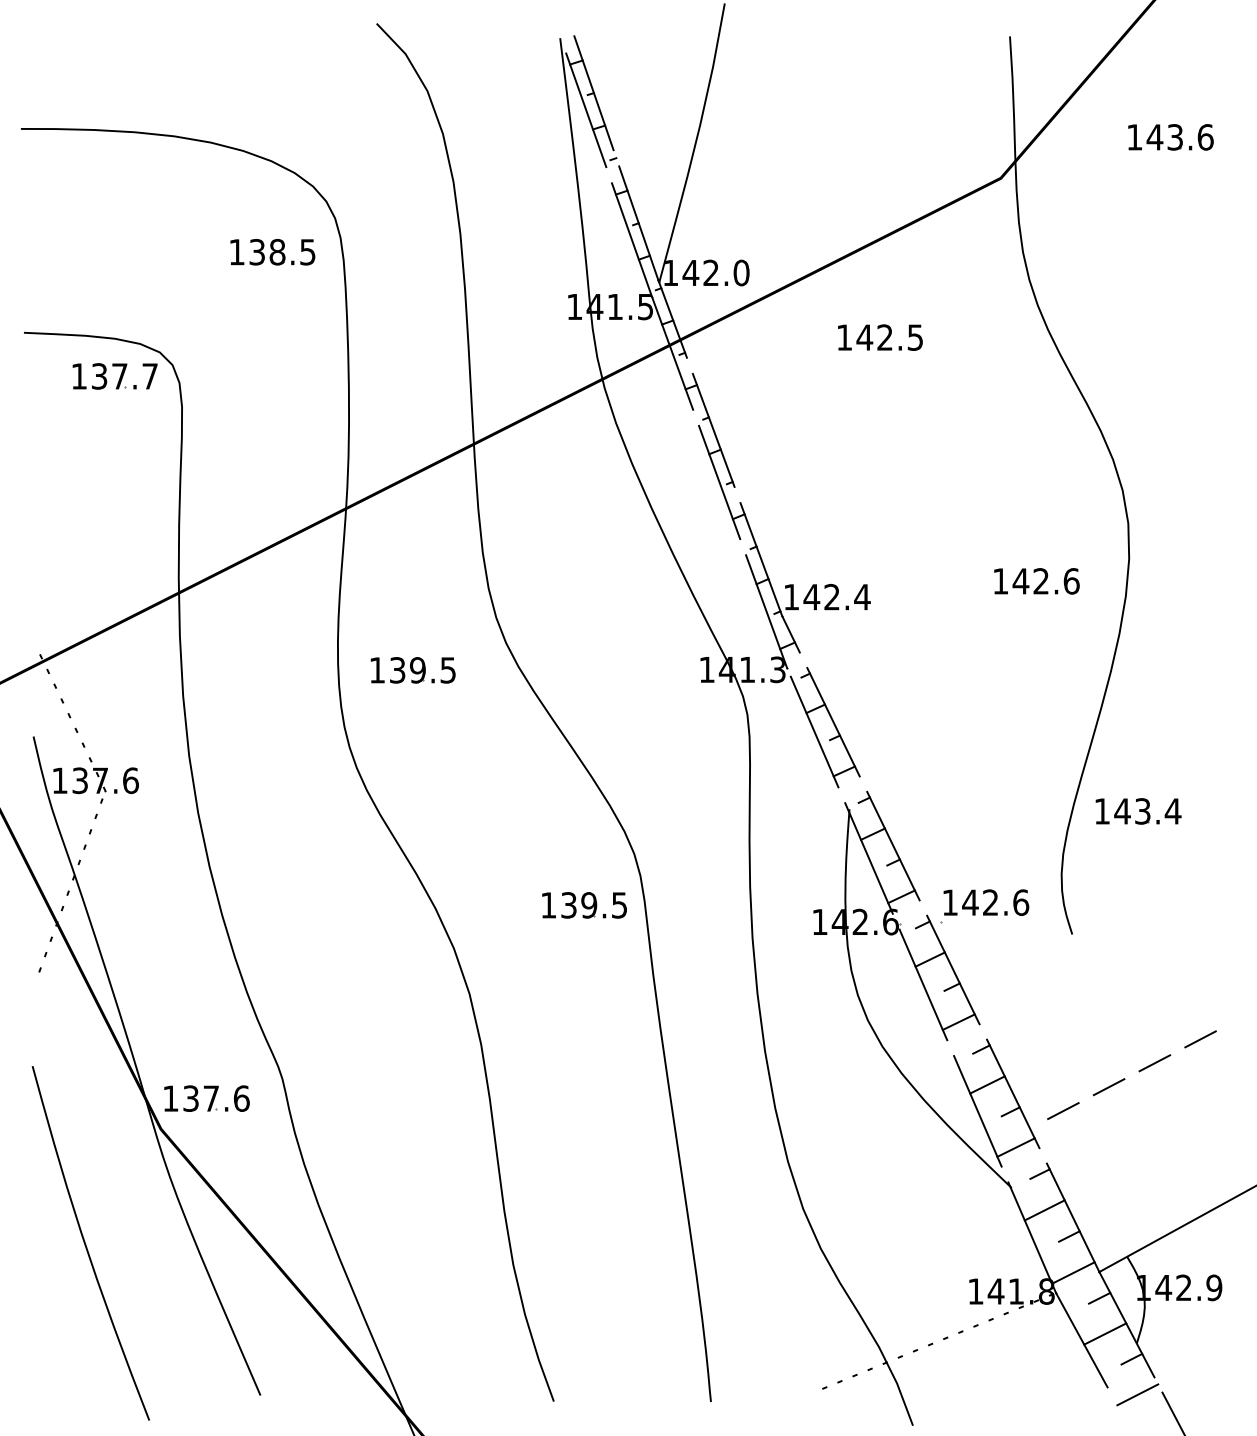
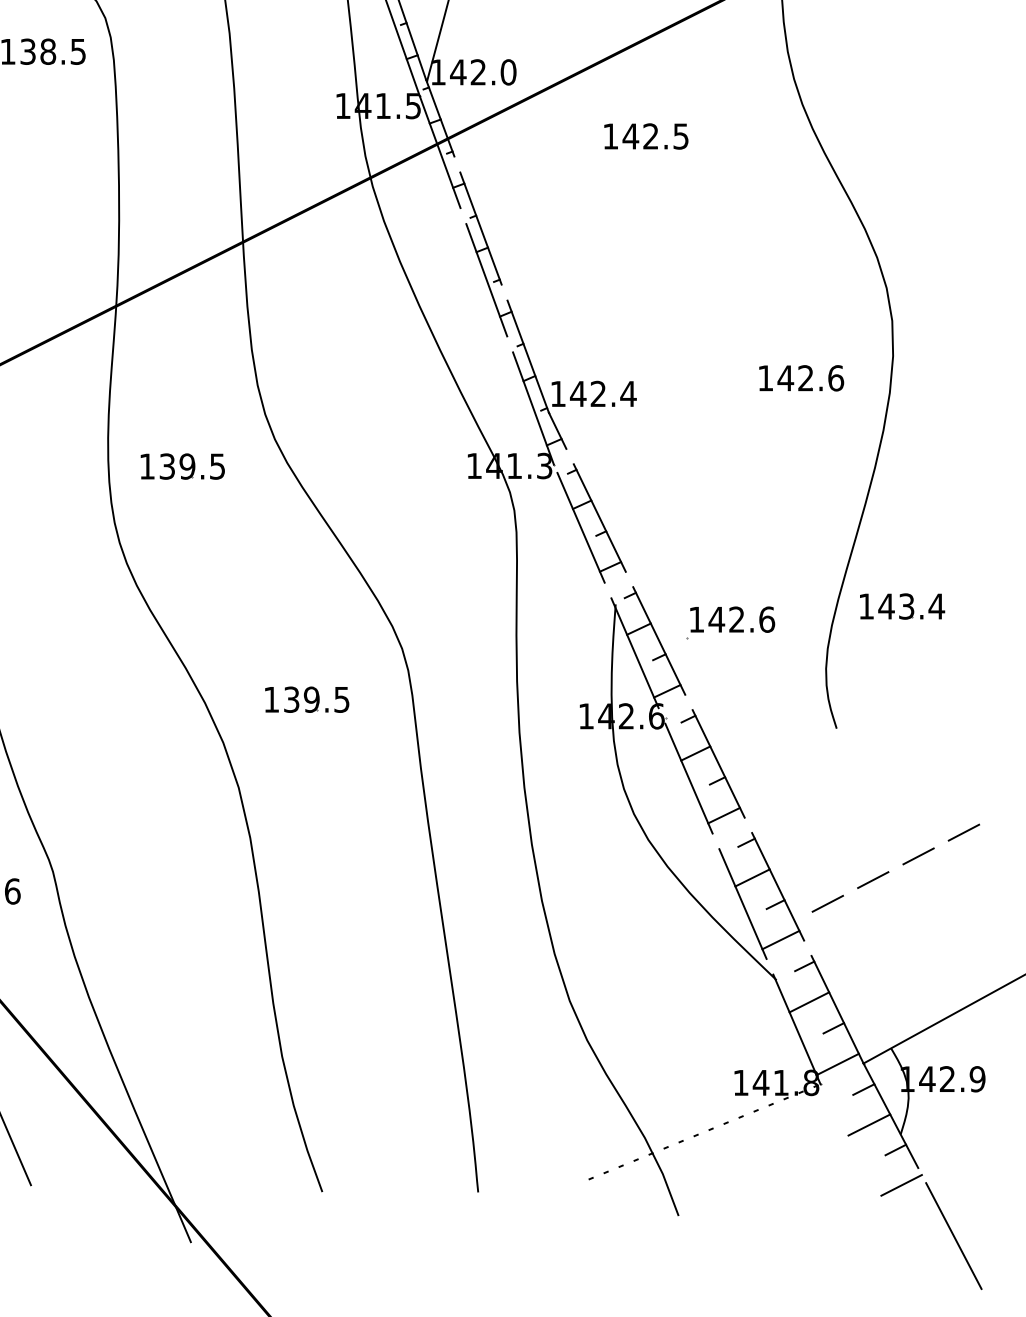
part: (584, 905) -> (307, 699), moved
part: (984, 906) -> (730, 623), moved
line: (1081, 1340) -> (845, 1131), removed

